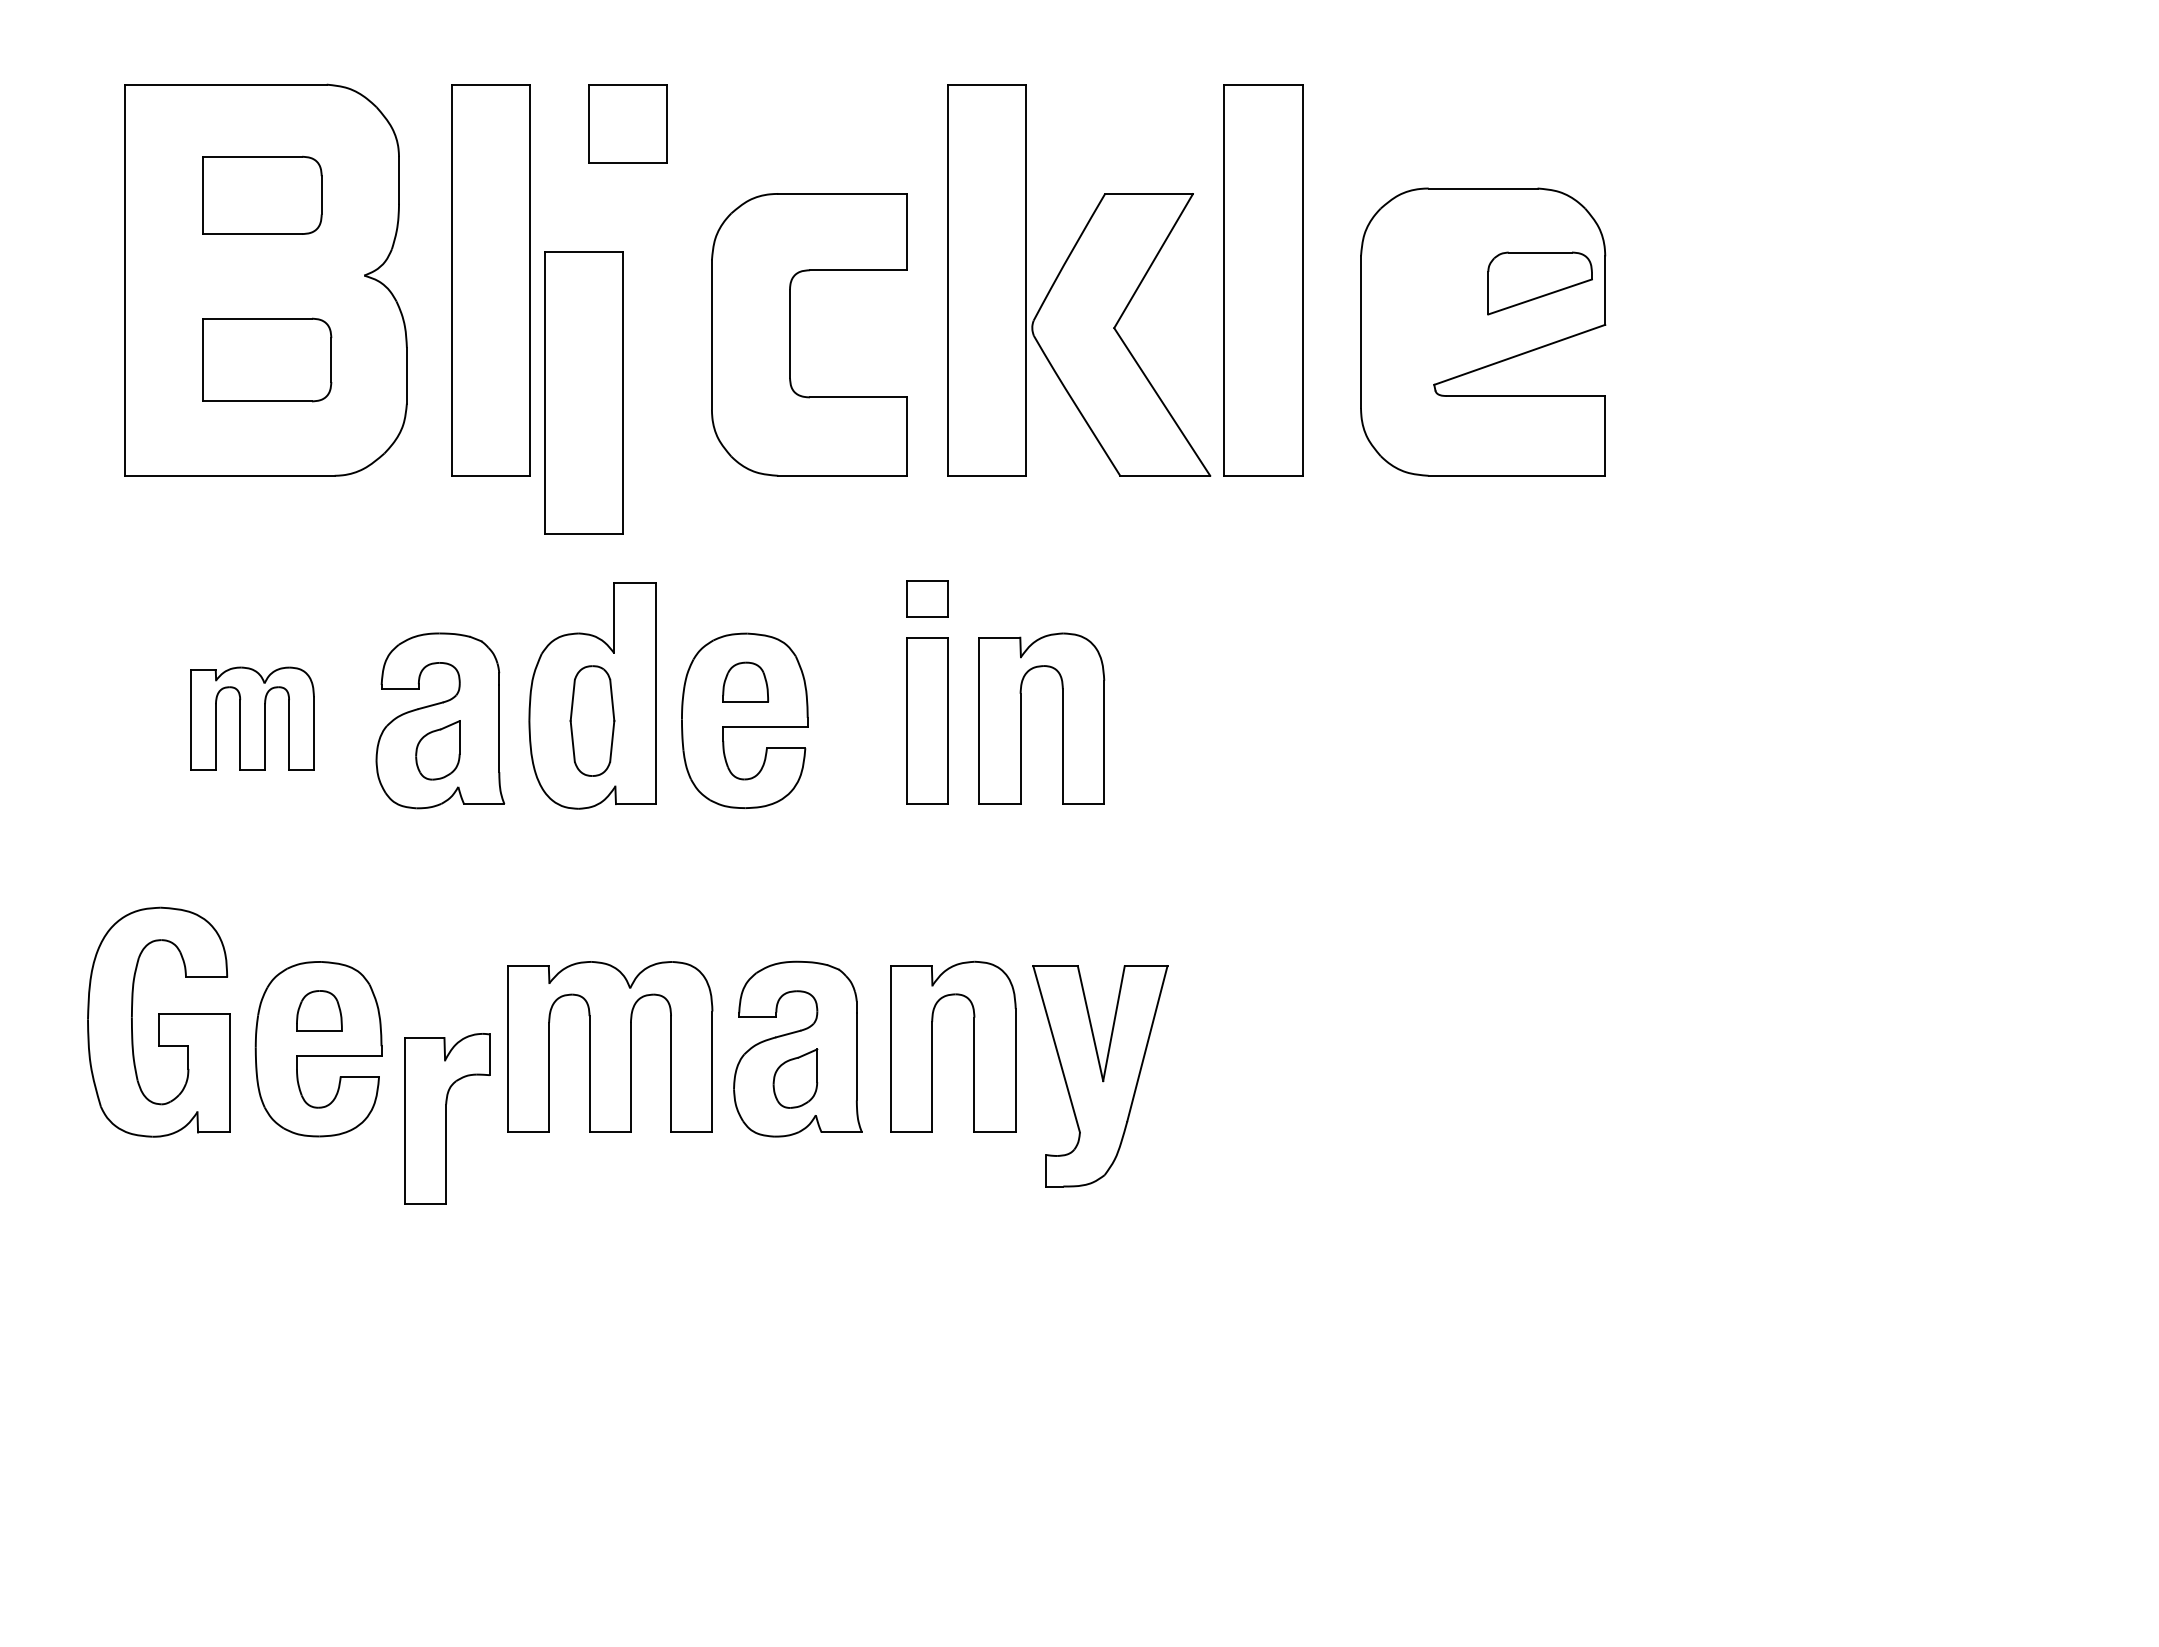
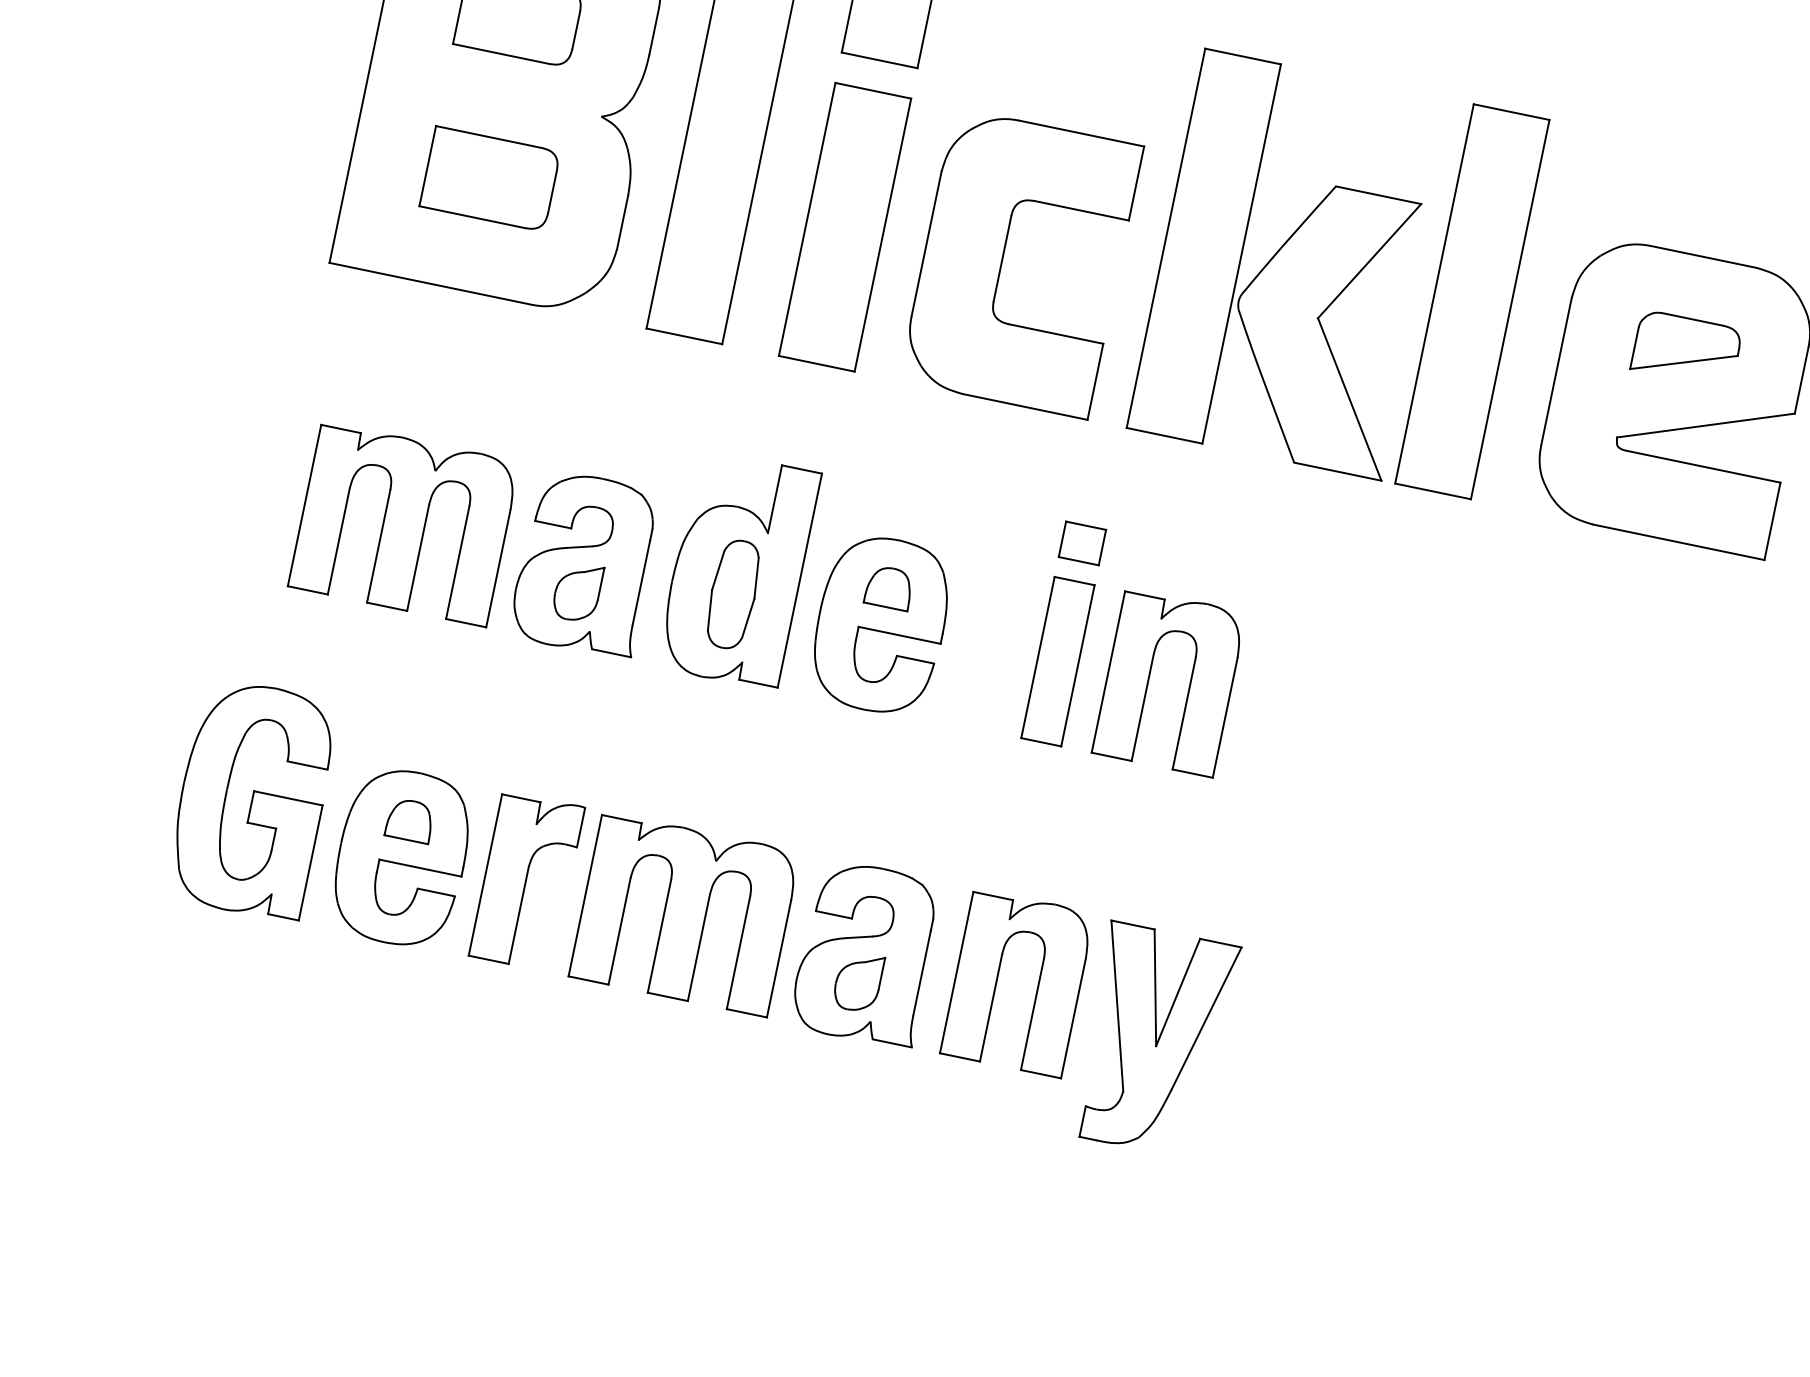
part: (1539, 283) -> (1686, 349), moved
part: (583, 392) -> (844, 226), moved
part: (252, 718) -> (404, 523), size x1.67
part: (447, 1118) -> (527, 880), moved

